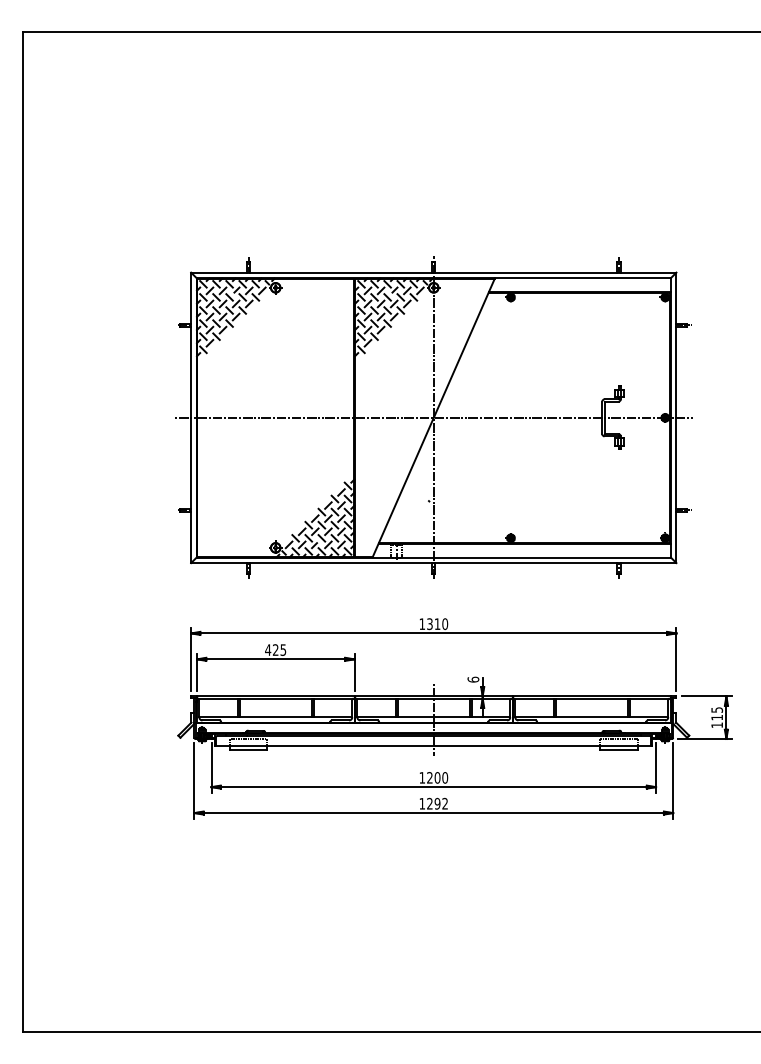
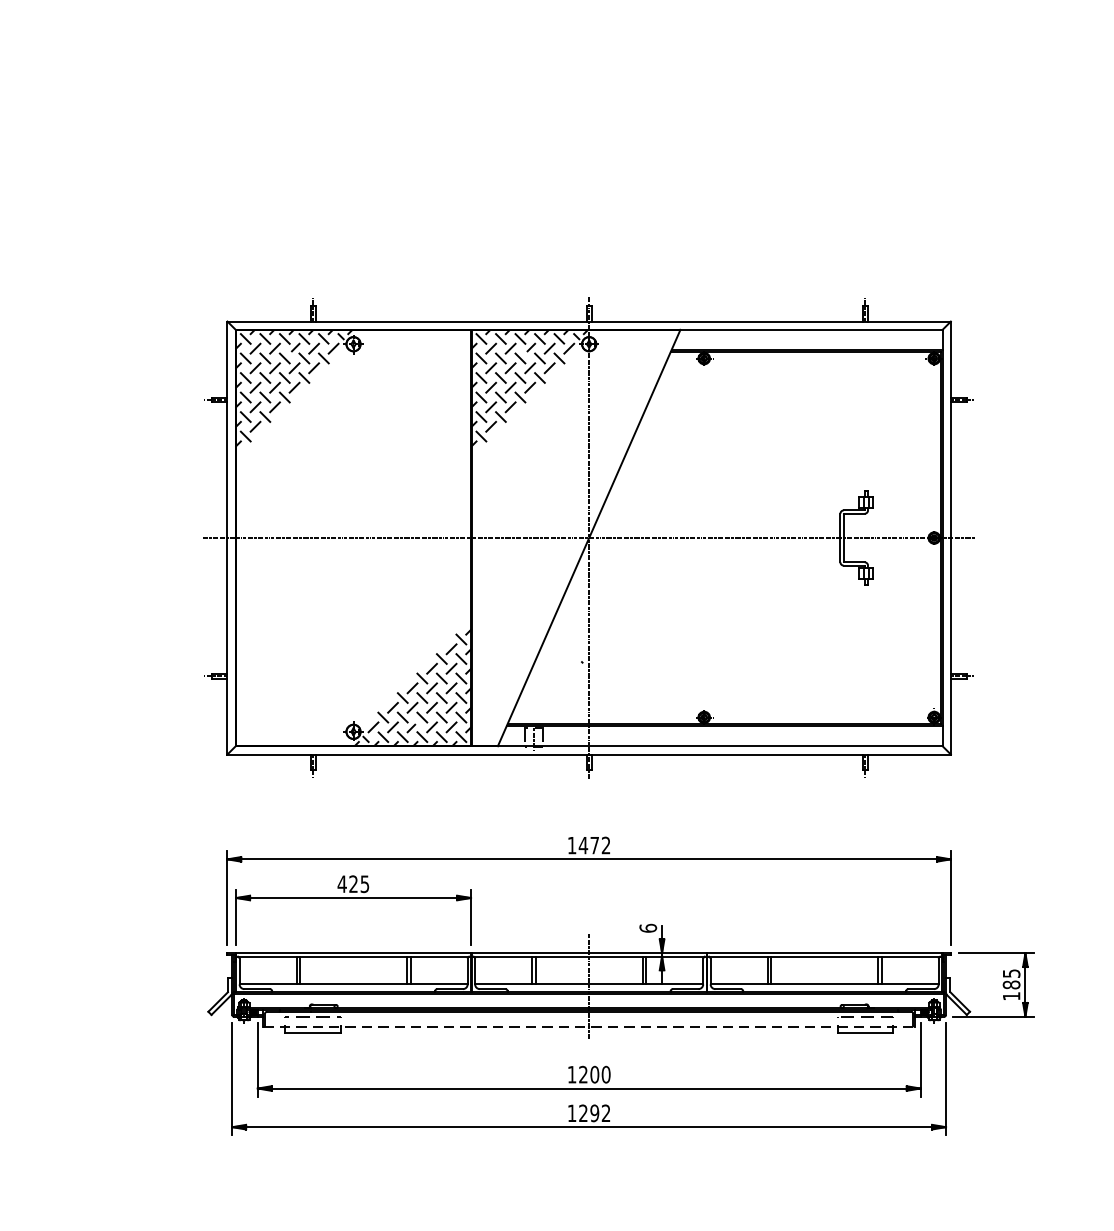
text: (437, 624) -> (594, 846), 1310 -> 1472
text: (717, 717) -> (1012, 984), 115 -> 185
line: (433, 745) -> (588, 1026), solid -> dashed

